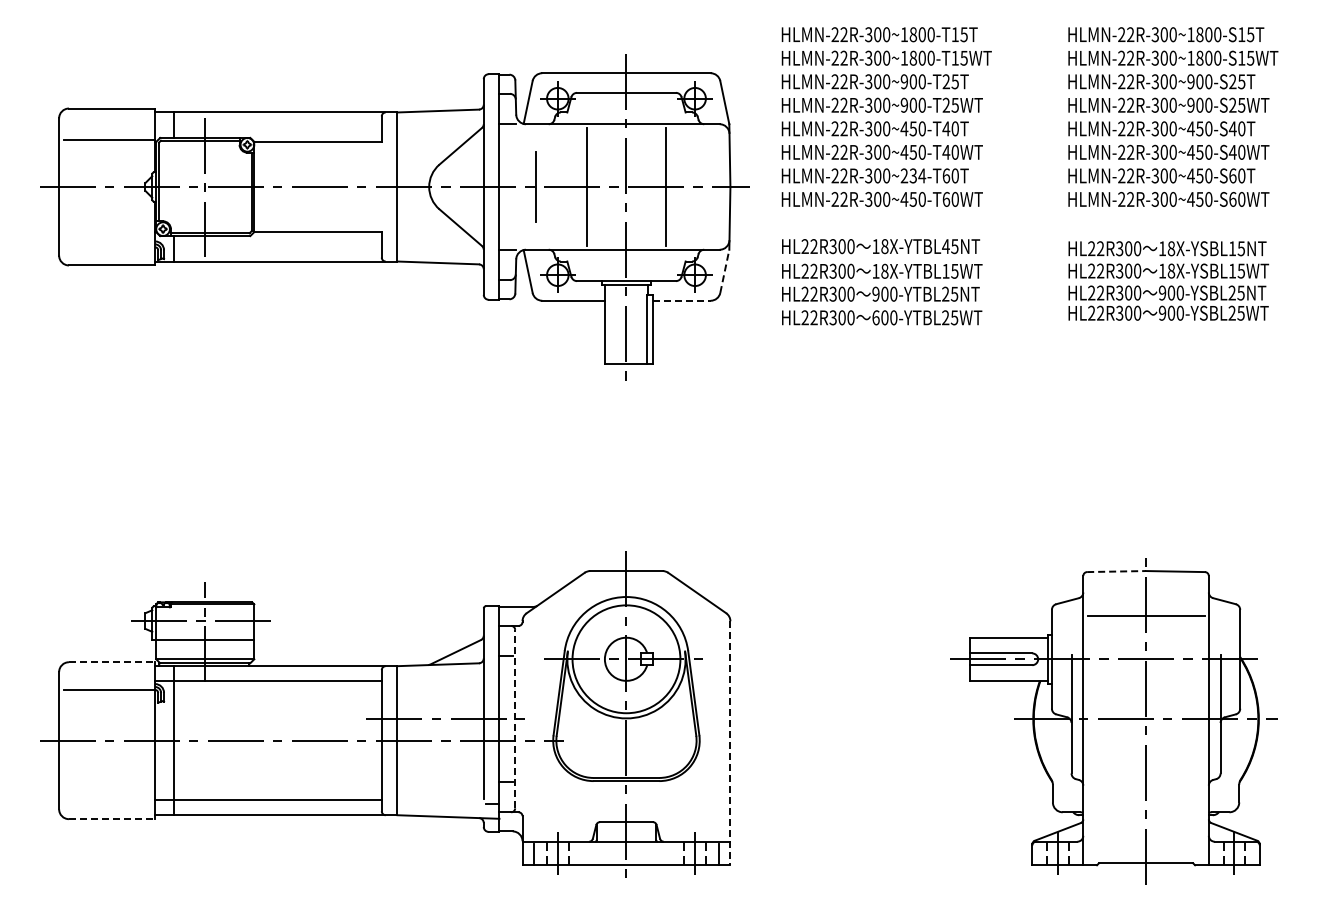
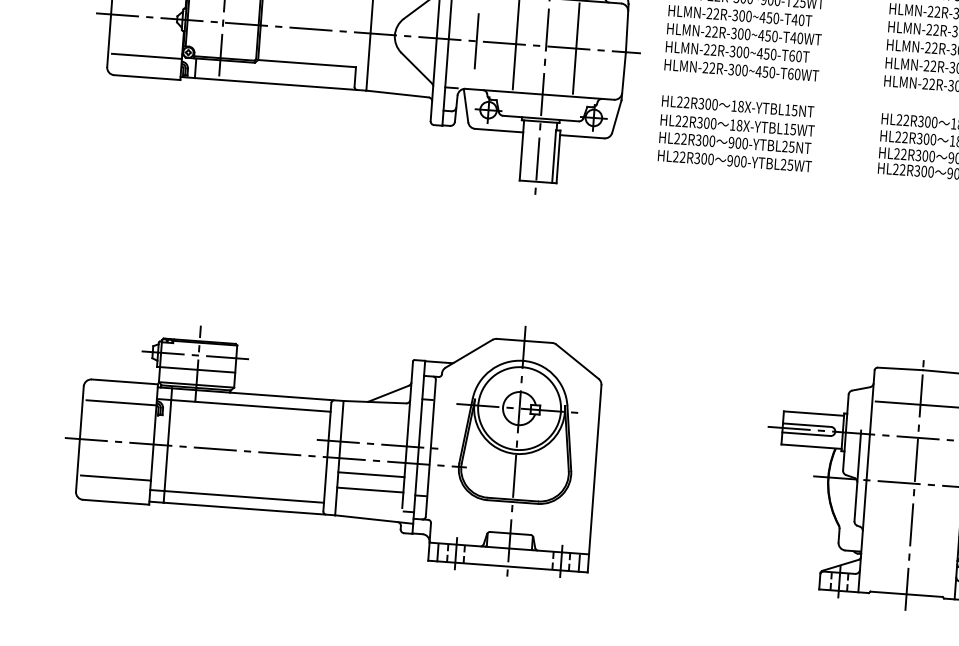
text: (913, 175) -> (766, 53), HLMN-22R-300~234-T60T -> HLMN-22R-300~450-T60T
line: (109, 238) -> (146, 56), added
text: (945, 246) -> (787, 109), 18X-YTBL45NT -> 18X-YTBL15NT
line: (724, 270) -> (616, 115), dashed -> solid
line: (681, 300) -> (581, 136), dashed -> solid
text: (875, 317) -> (729, 160), 600-YTBL25WT -> 900-YTBL25WT
line: (1117, 571) -> (901, 368), dashed -> solid
line: (112, 662) -> (125, 382), dashed -> solid
line: (515, 718) -> (431, 447), dashed -> solid
line: (730, 743) -> (594, 479), dashed -> solid
line: (440, 759) -> (371, 474), added
line: (440, 779) -> (370, 490), added
line: (109, 787) -> (115, 477), added
line: (112, 819) -> (116, 502), dashed -> solid

